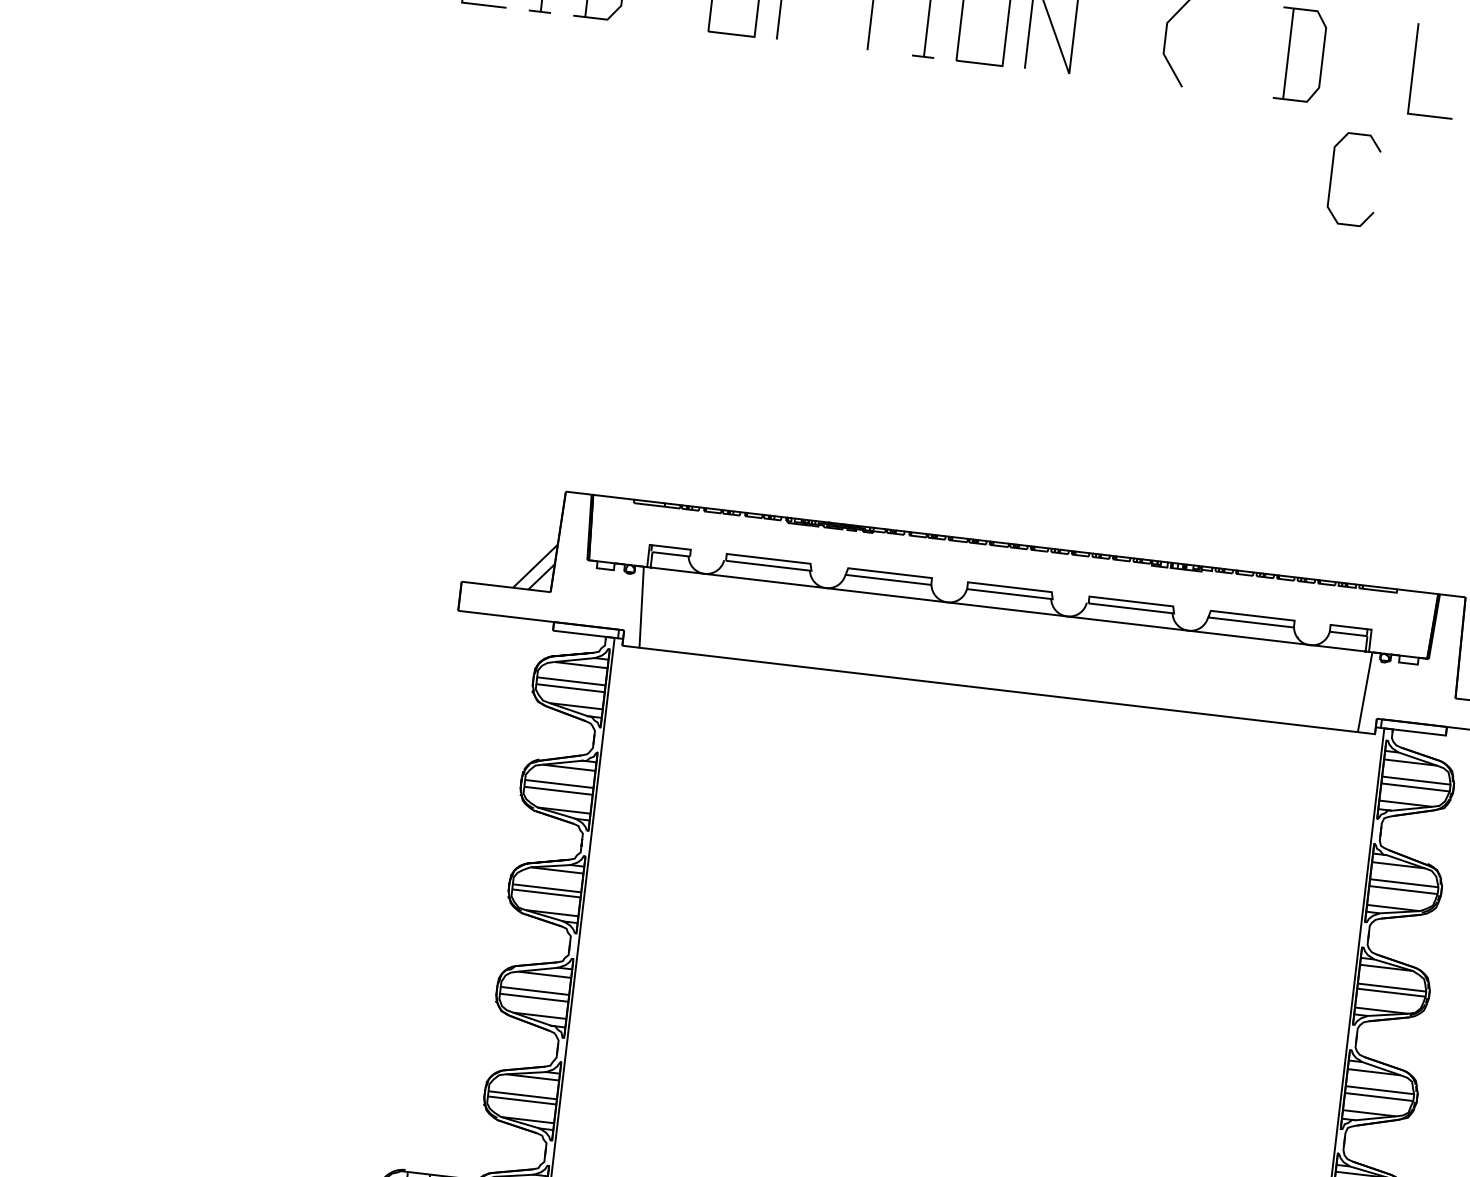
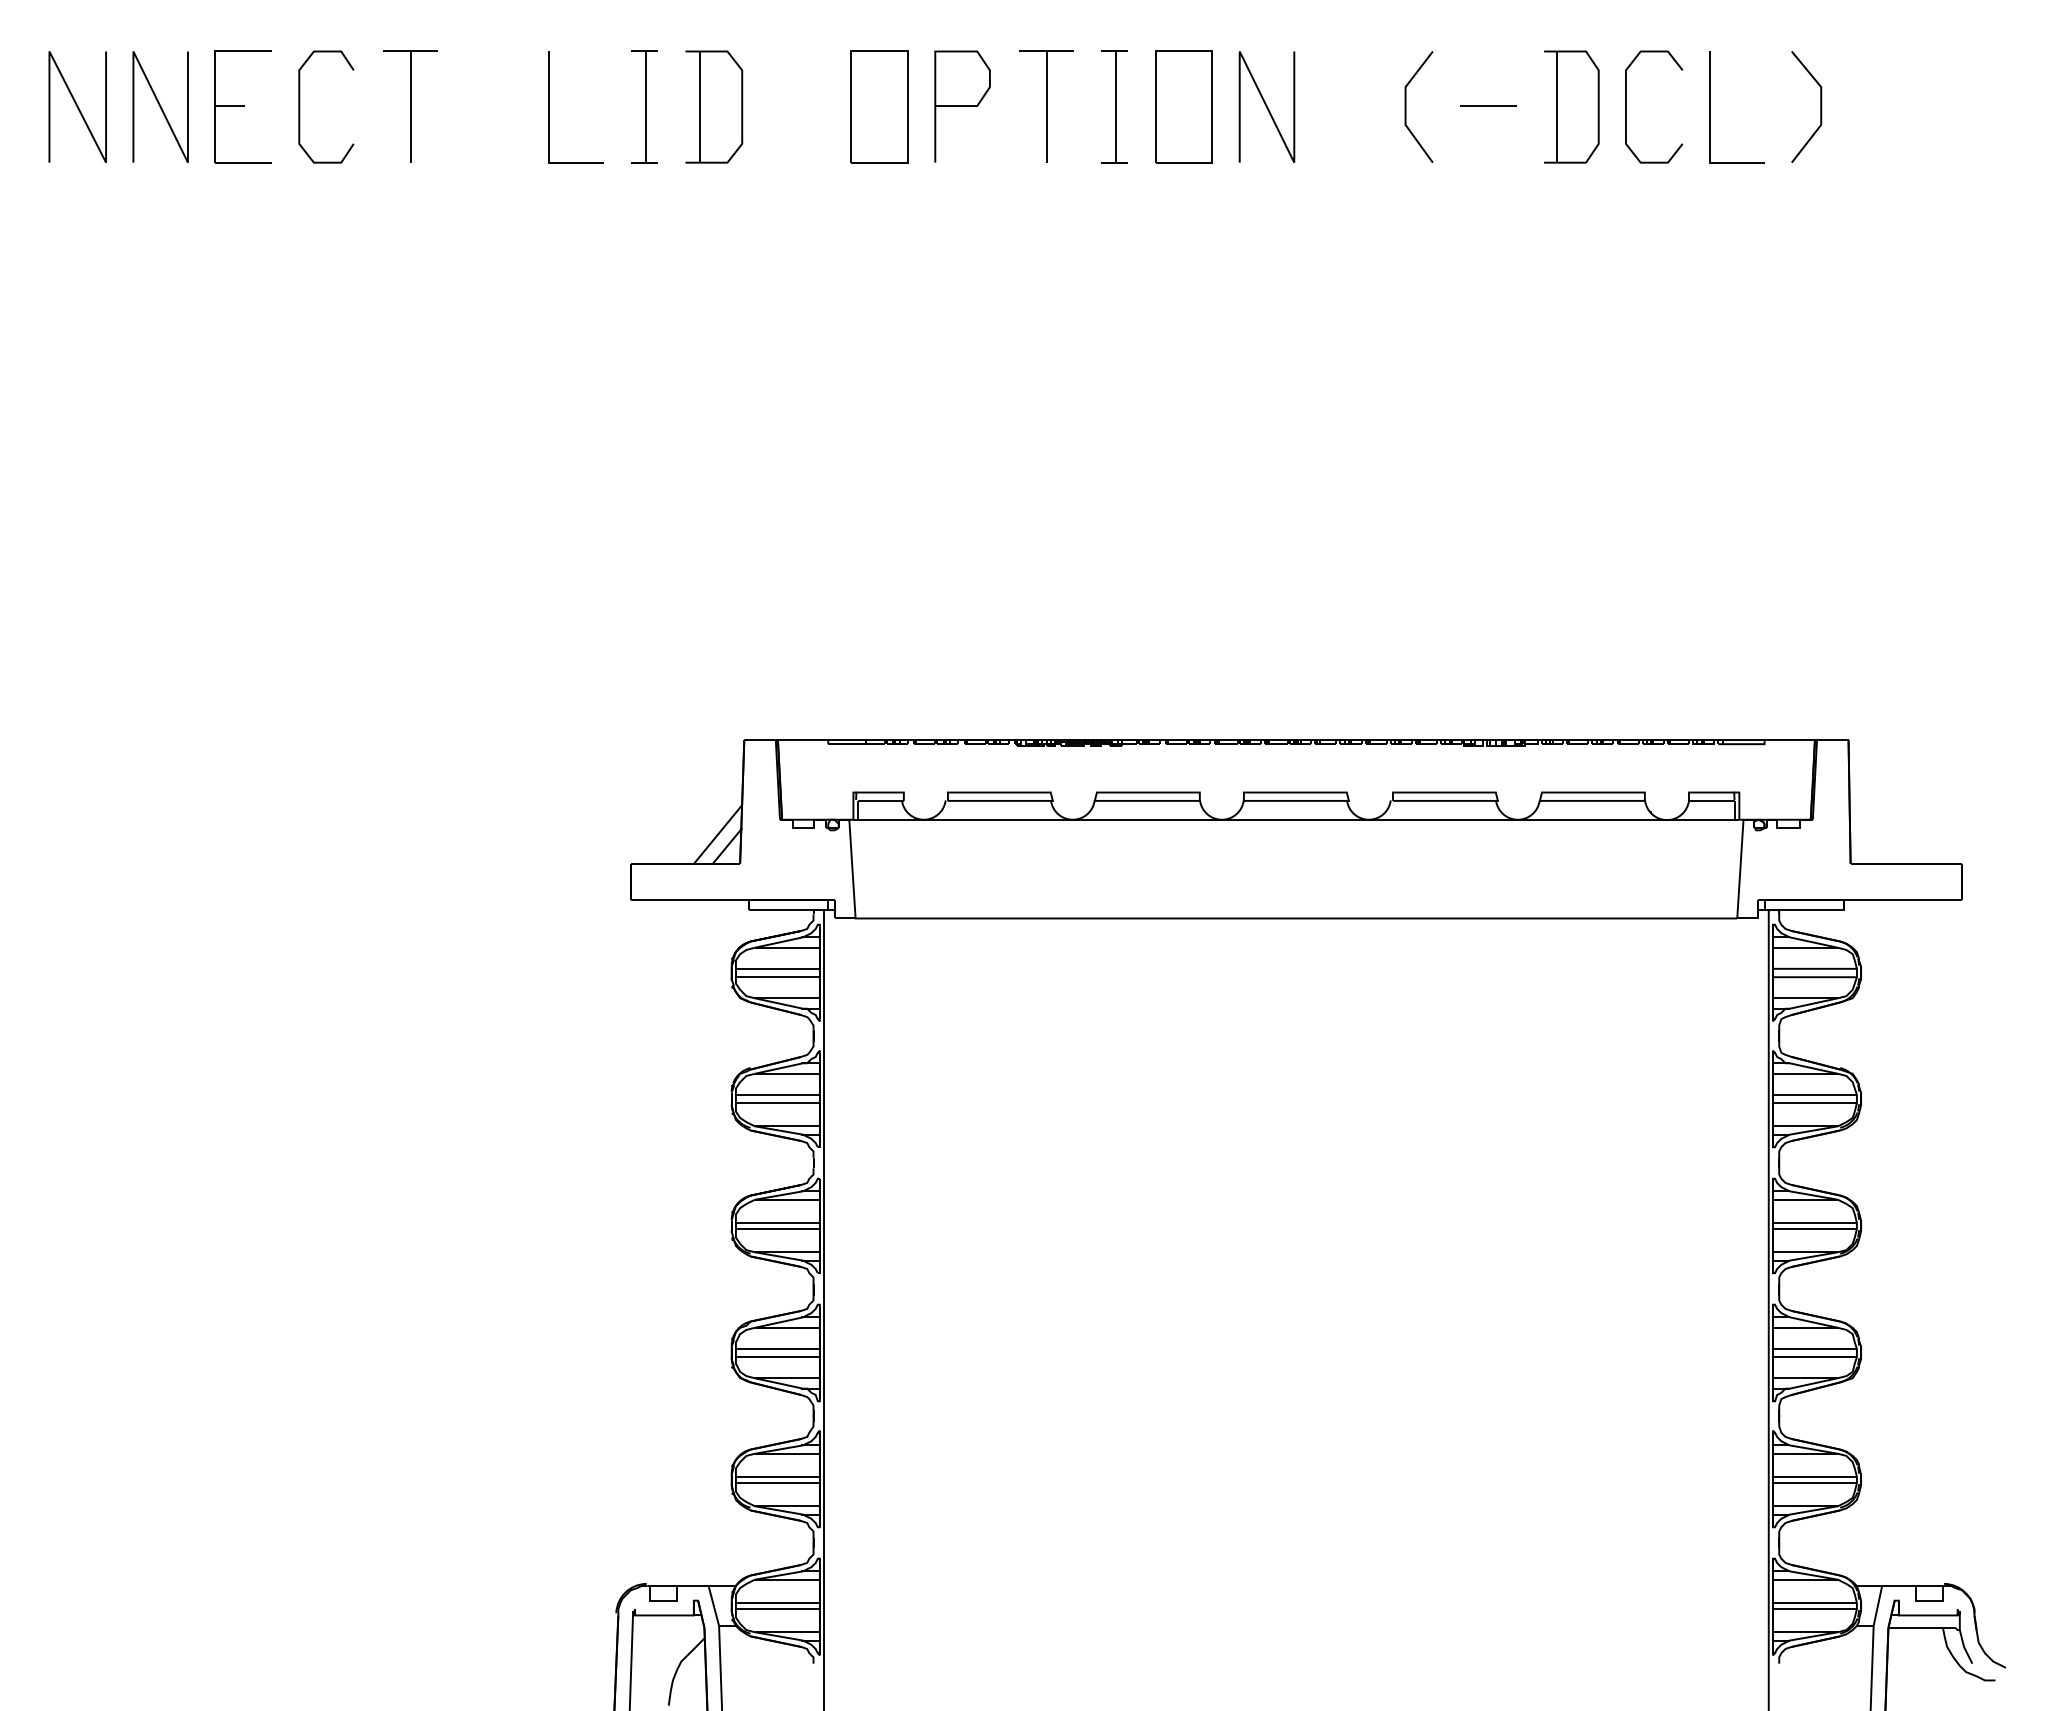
line: (1233, 45) -> (1488, 105), added
curve: (1331, 176) -> (1626, 106), moved

